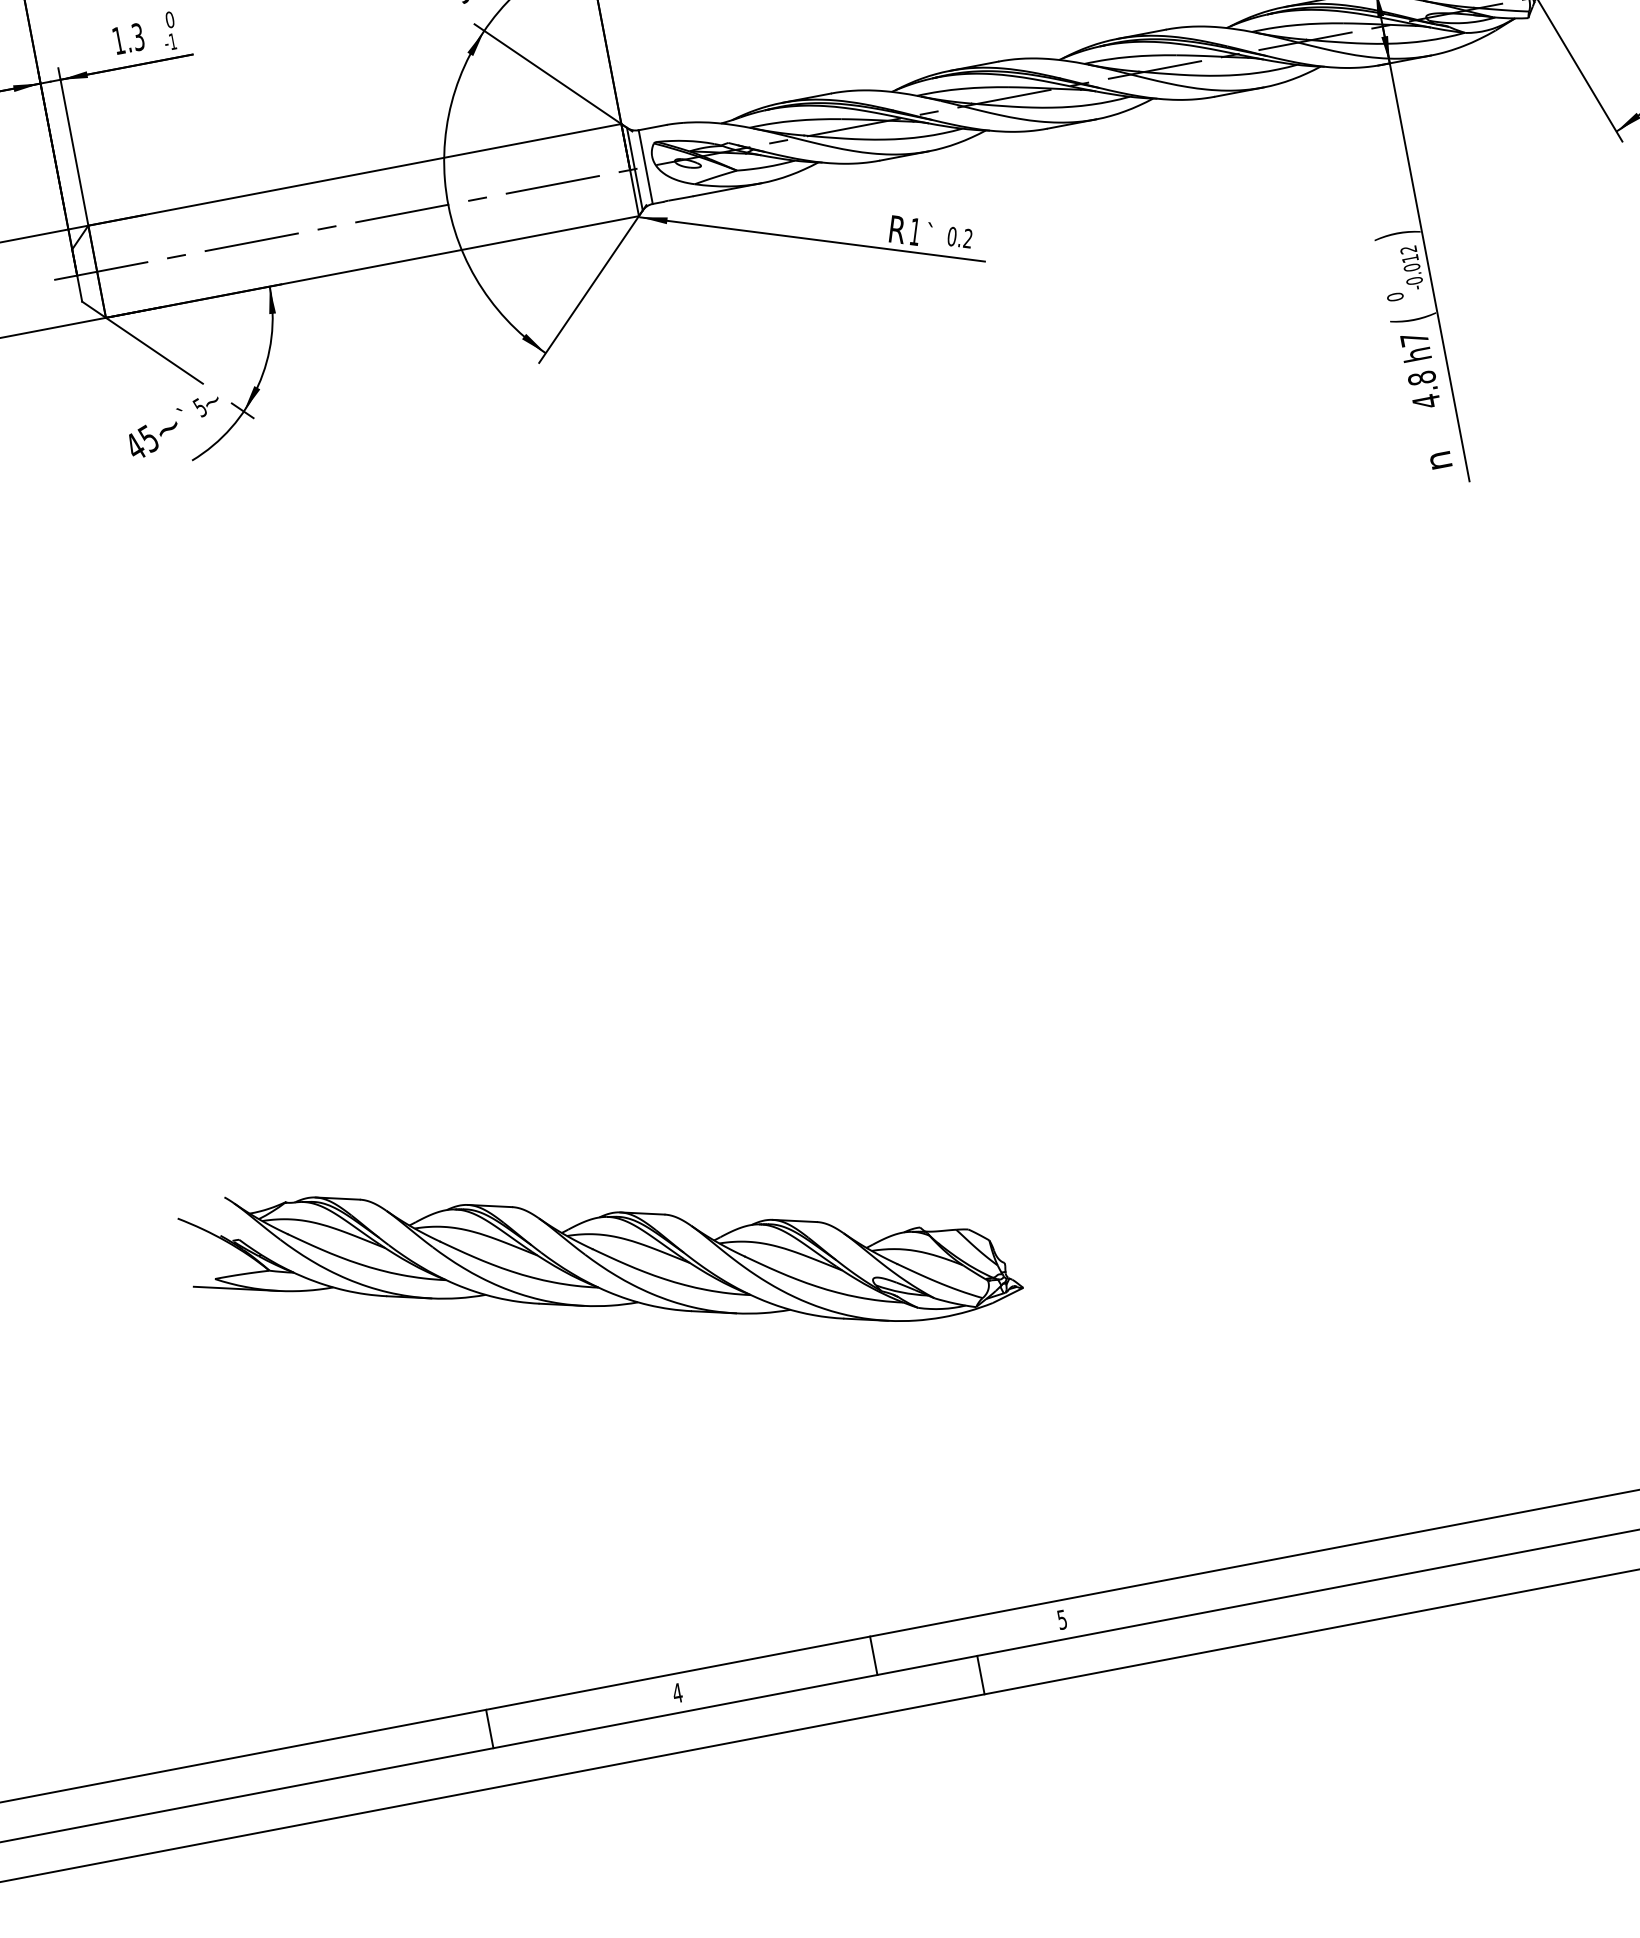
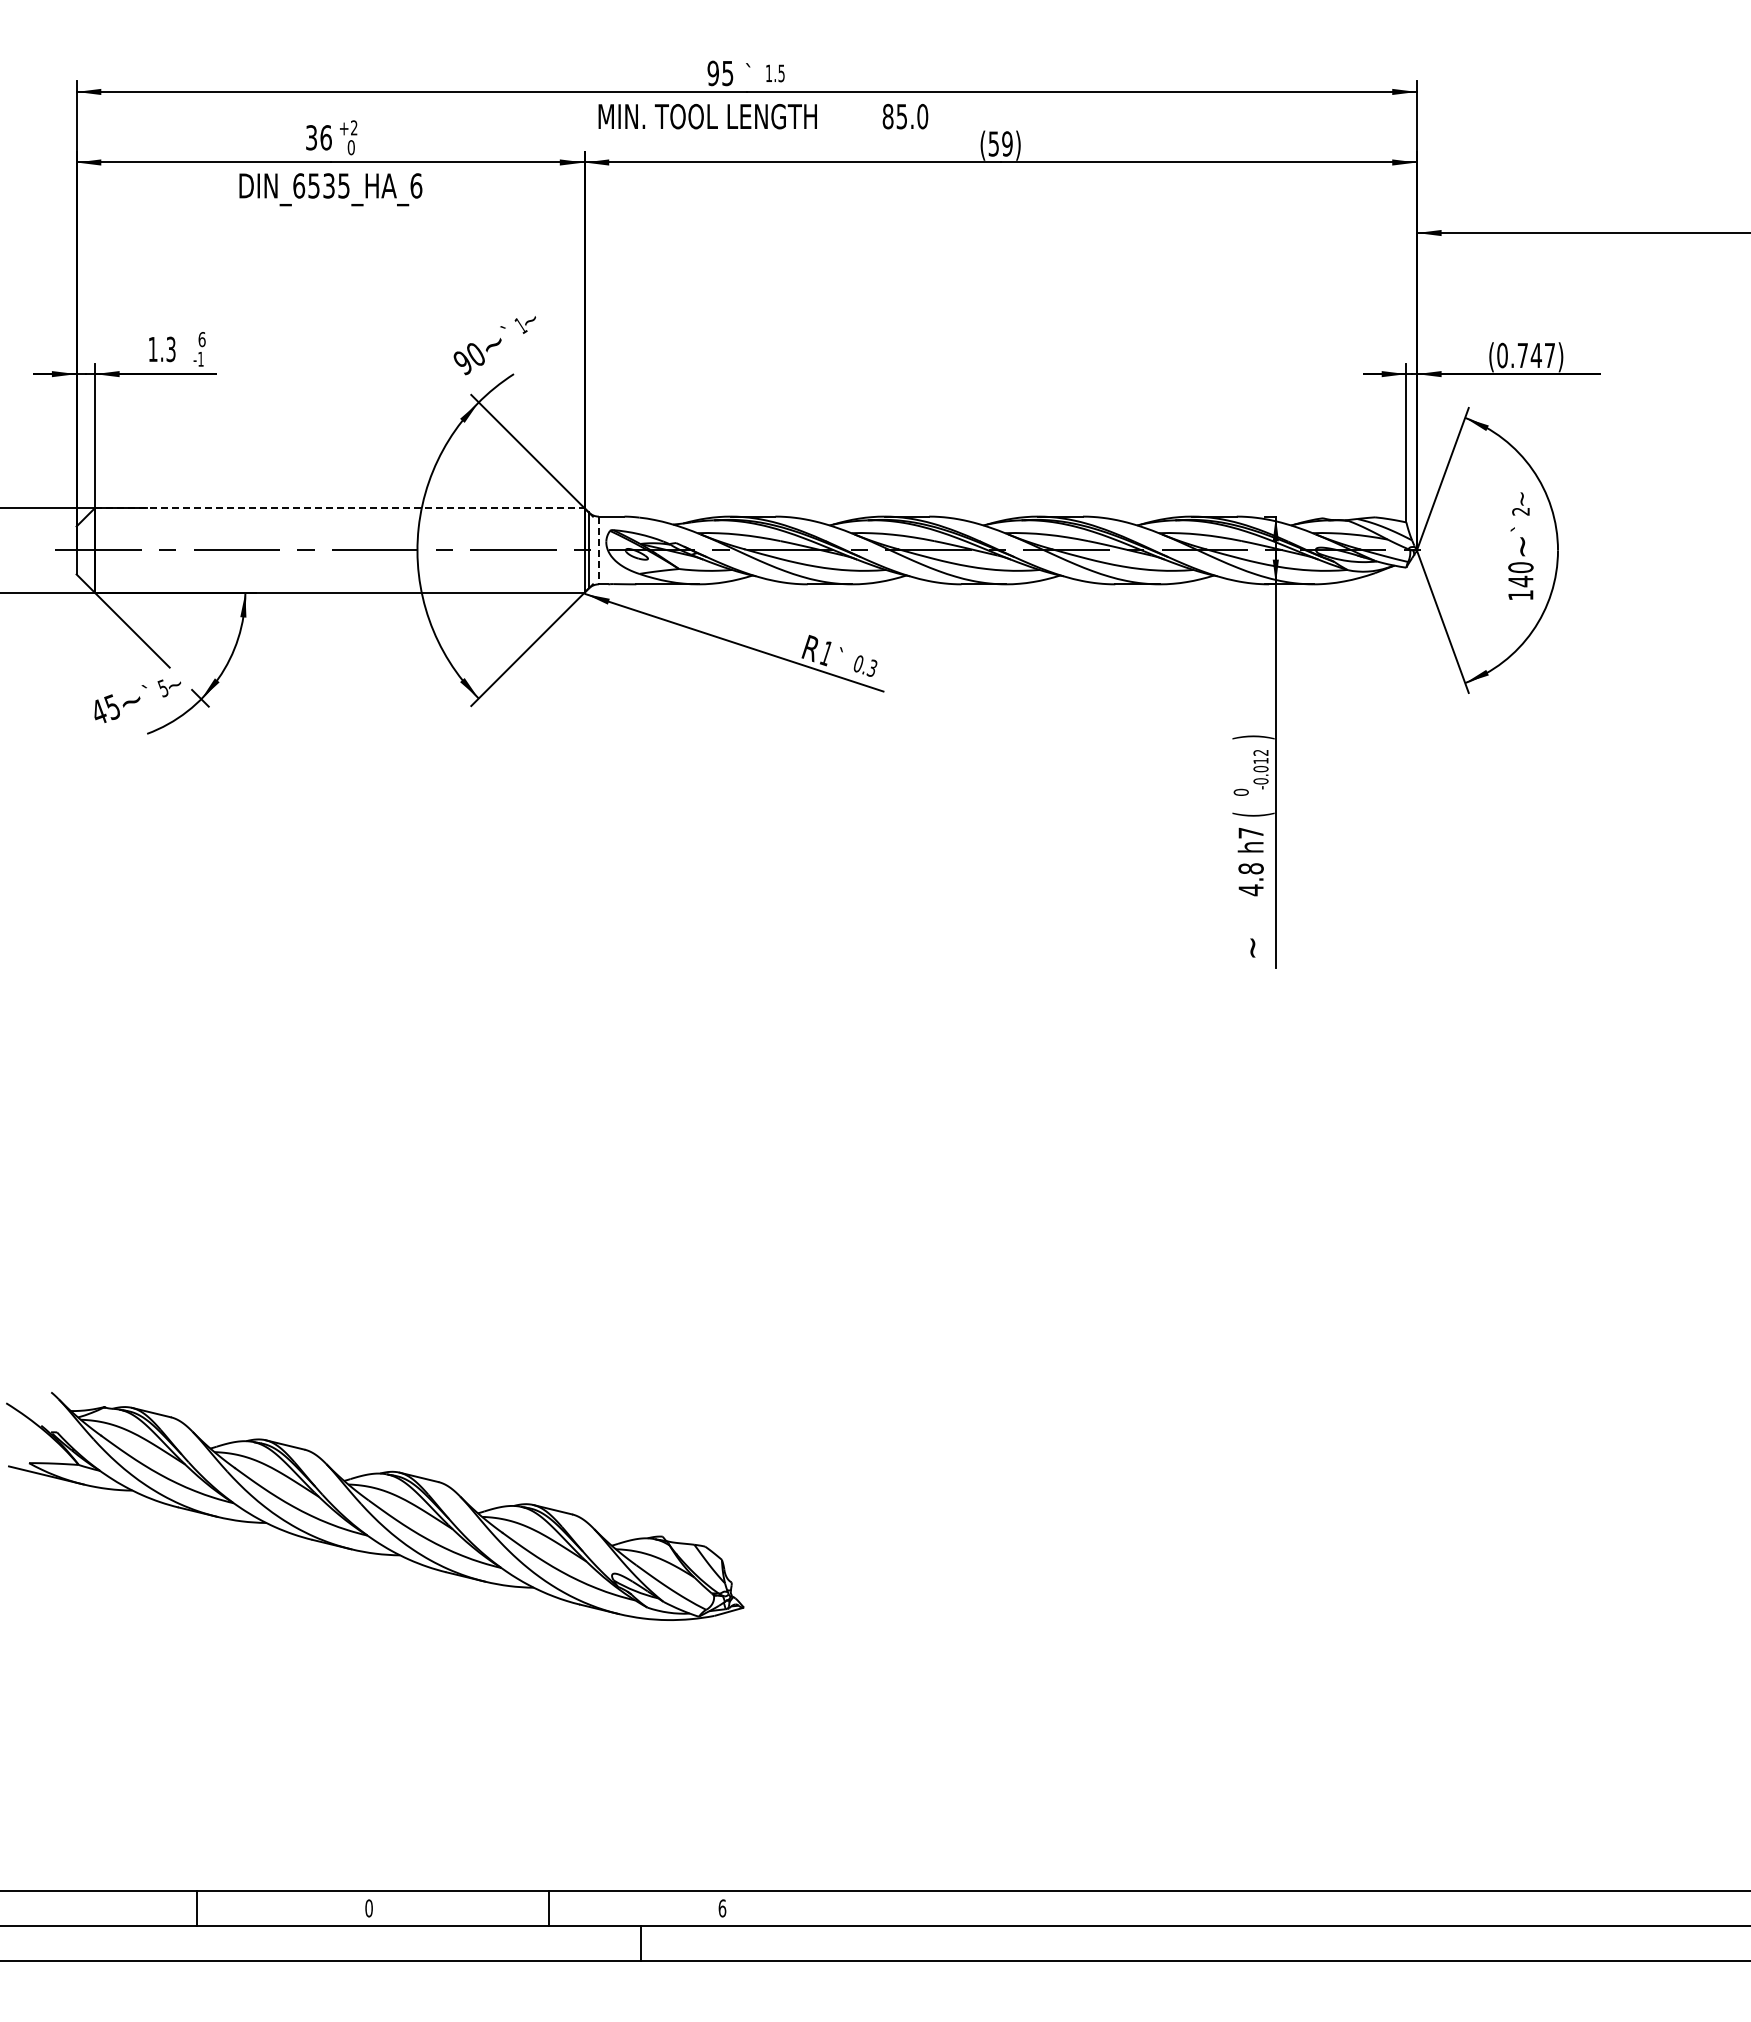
text: (169, 19) -> (201, 339), 0 -> 6
line: (645, 167) -> (598, 550), solid -> dashed
line: (354, 175) -> (339, 508), solid -> dashed
text: (967, 238) -> (871, 668), 0.2 -> 0.3
text: (1440, 463) -> (1253, 947), n -> ~
text: (1062, 1619) -> (722, 1908), 5 -> 6
text: (678, 1693) -> (369, 1908), 4 -> 0

